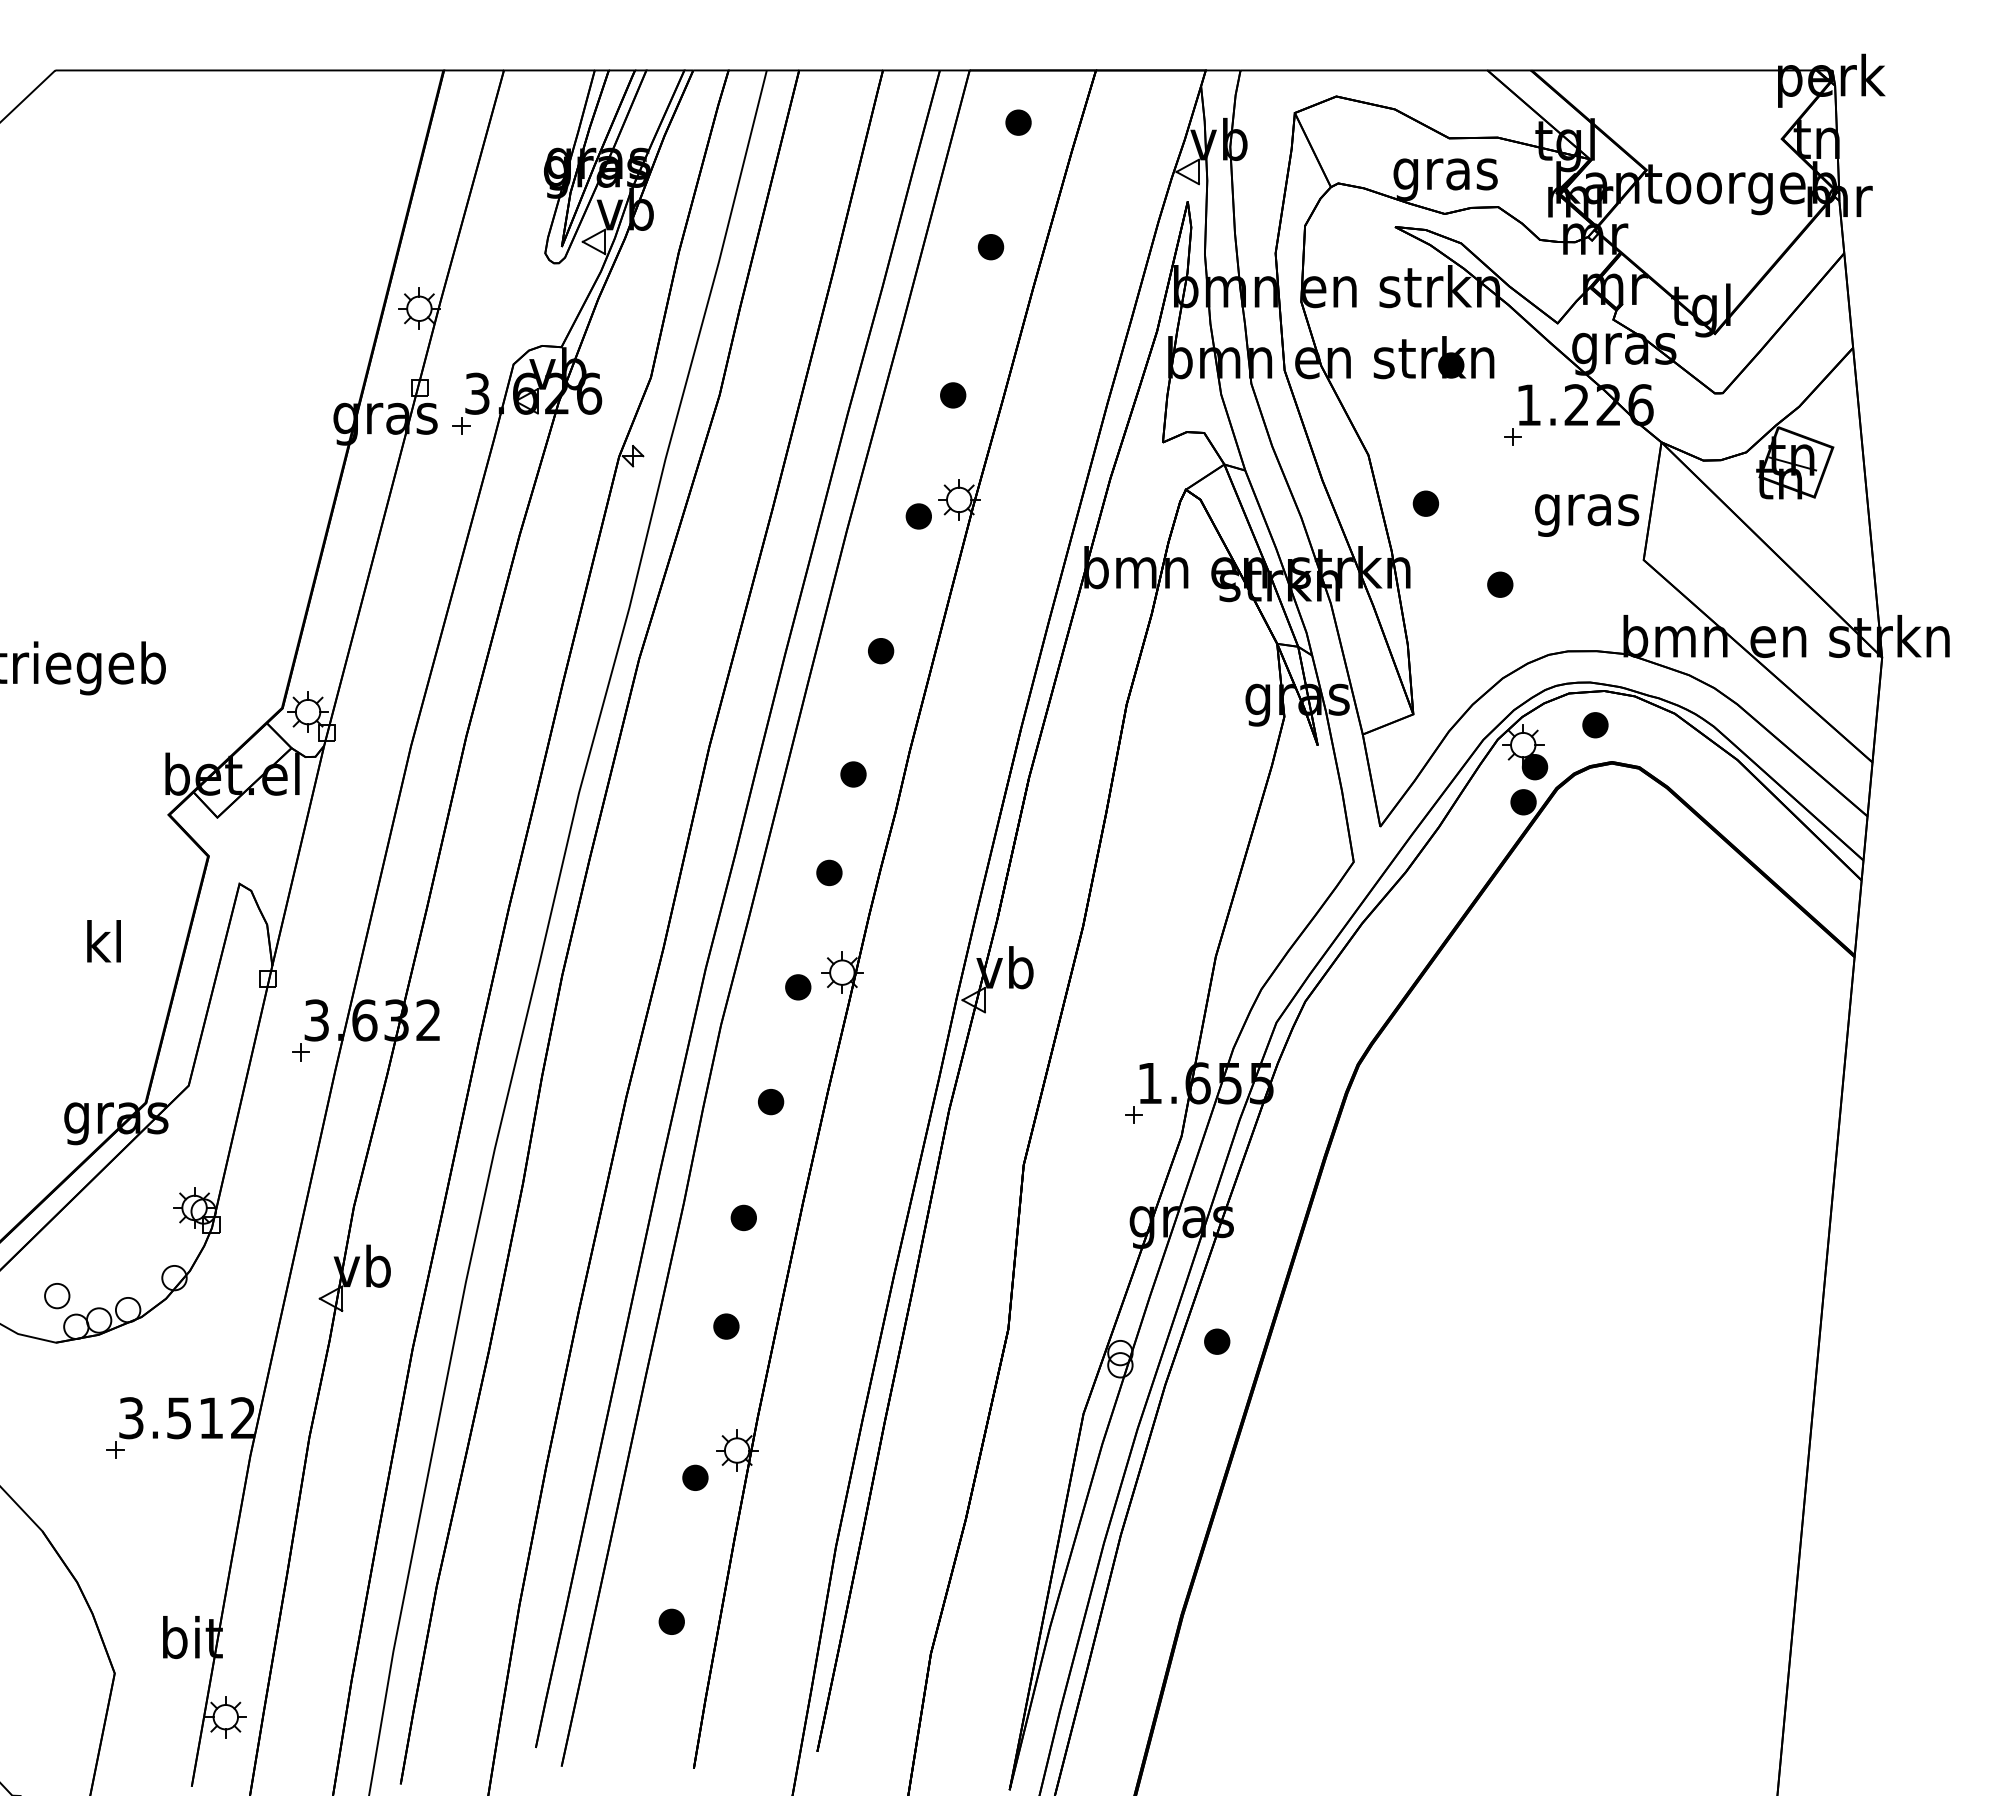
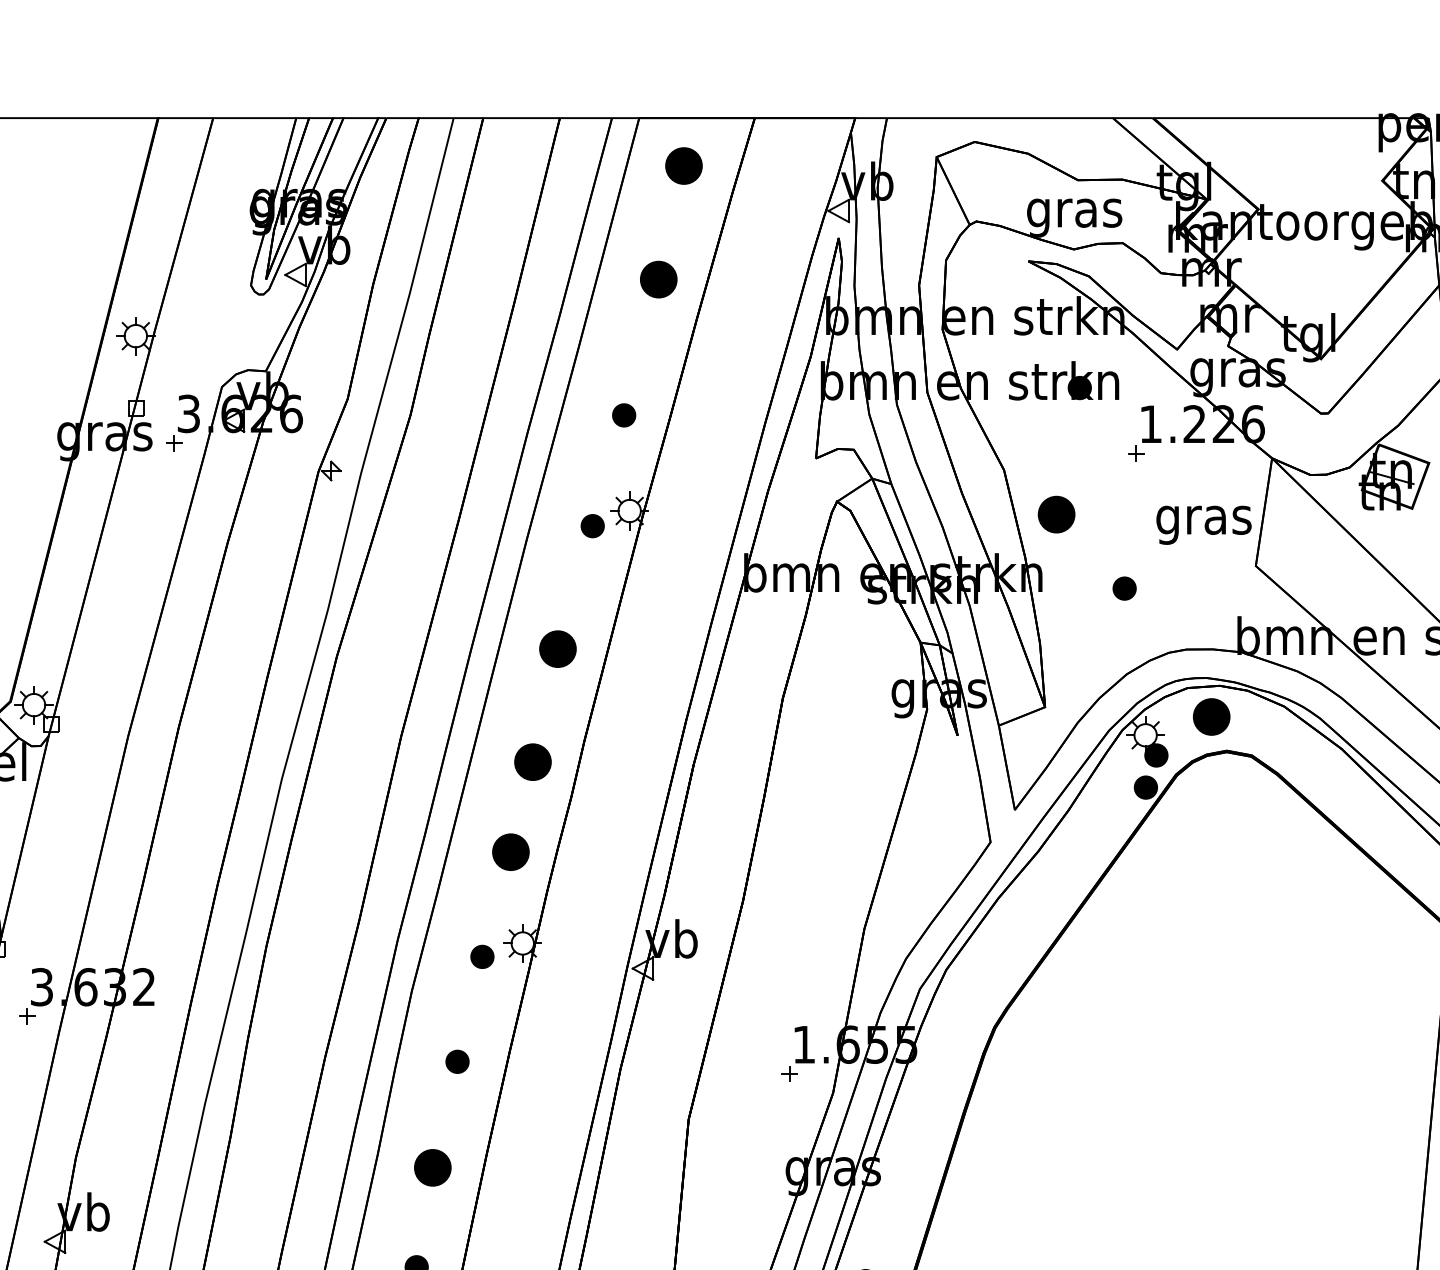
part: (1018, 122) -> (683, 165), size x1.6
part: (990, 247) -> (658, 280), size x1.6
part: (1425, 503) -> (1056, 514), size x1.6
part: (881, 651) -> (558, 649), size x1.6
part: (1595, 725) -> (1211, 717), size x1.6
part: (853, 774) -> (532, 762), size x1.6
part: (829, 872) -> (511, 851), size x1.6
part: (743, 1217) -> (432, 1167), size x1.6

